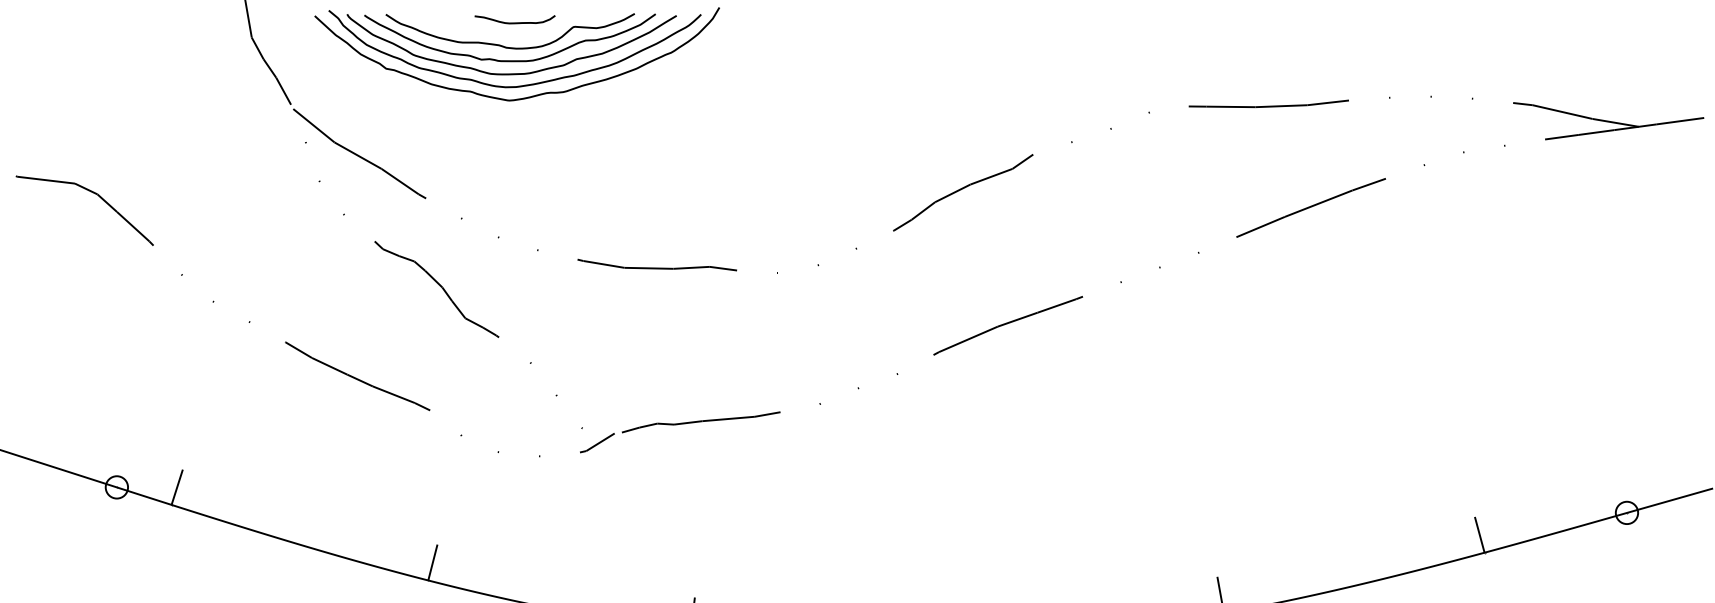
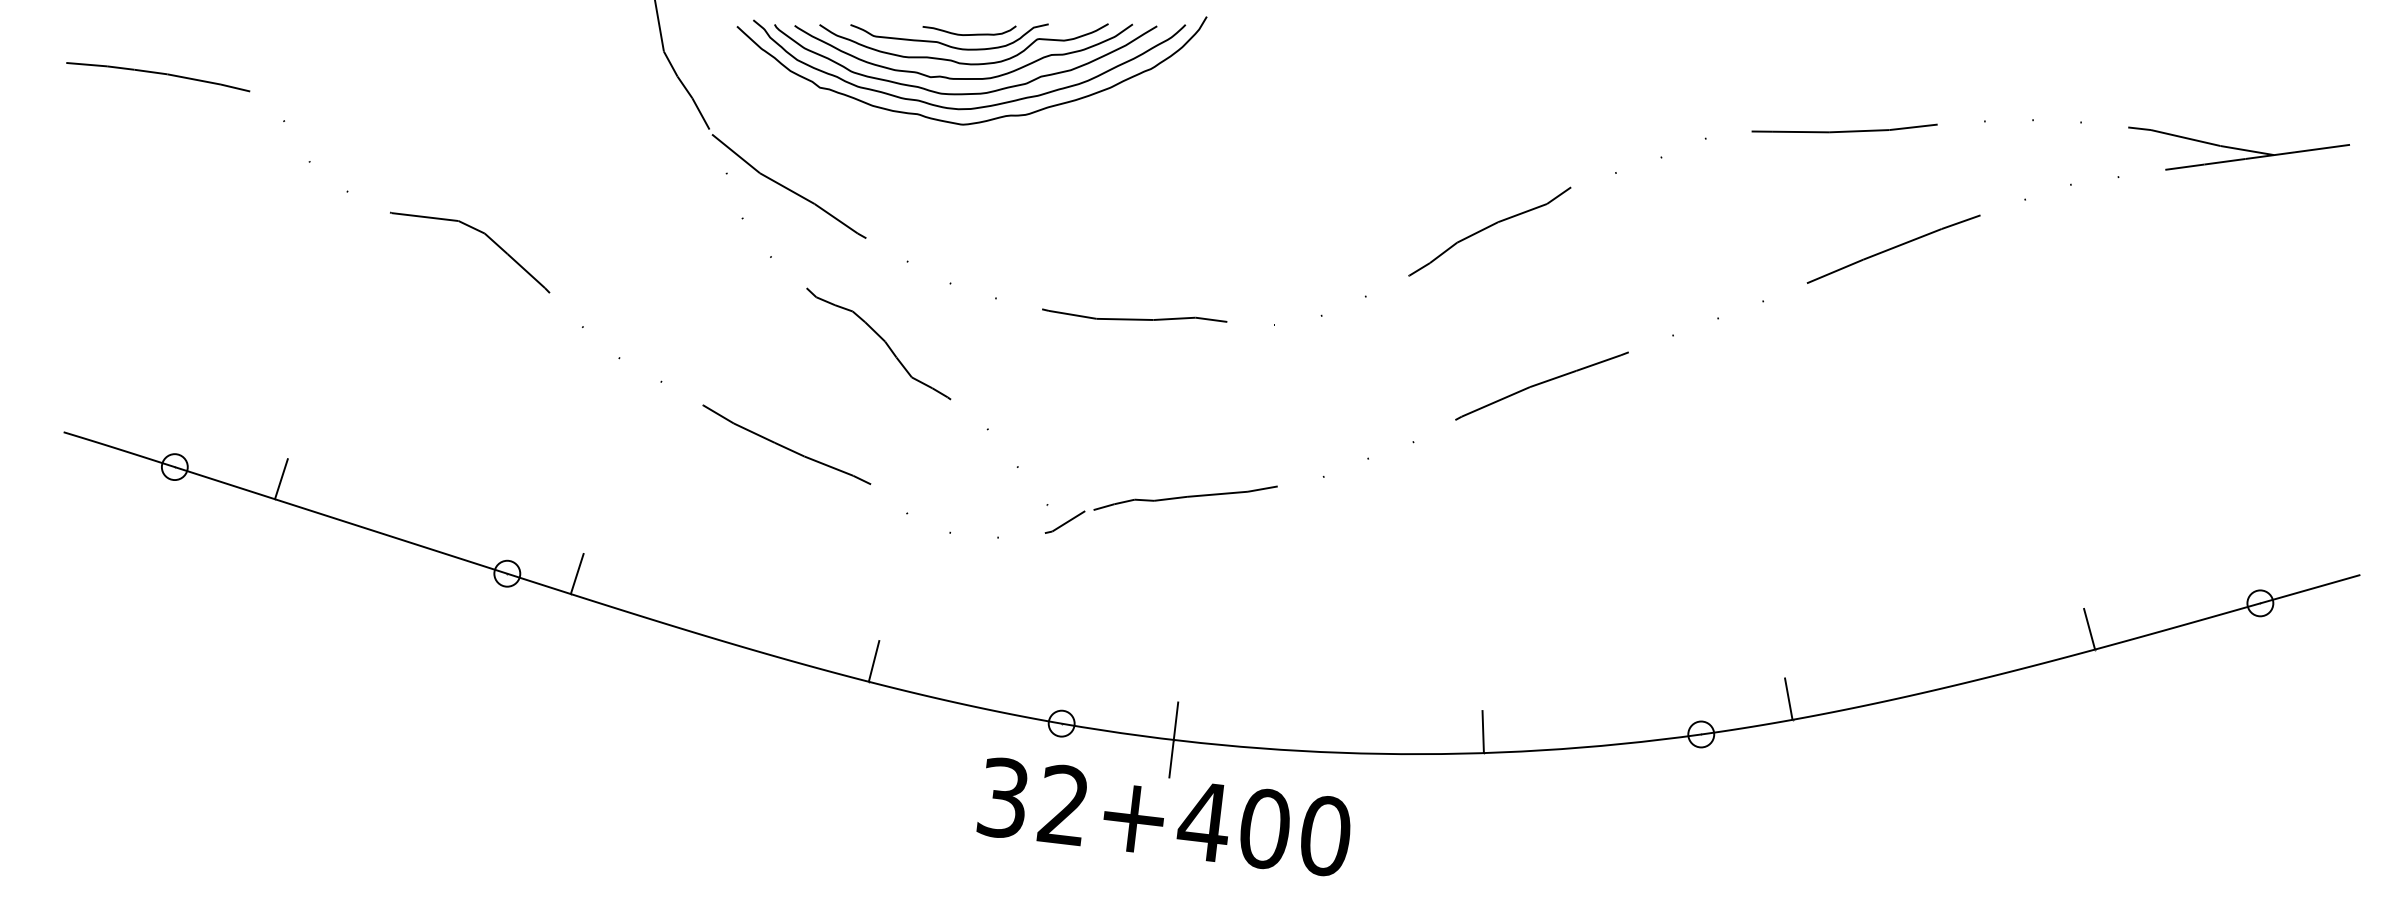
curve: (496, 31) -> (947, 44), added

